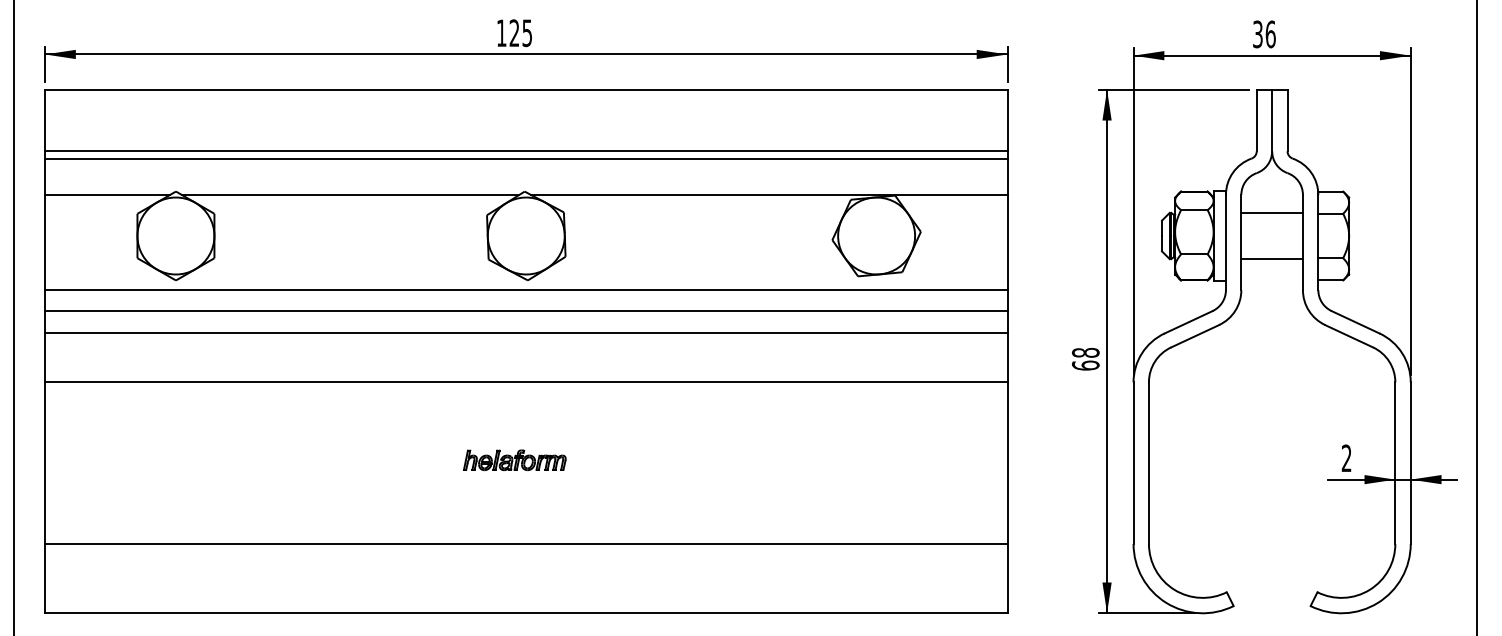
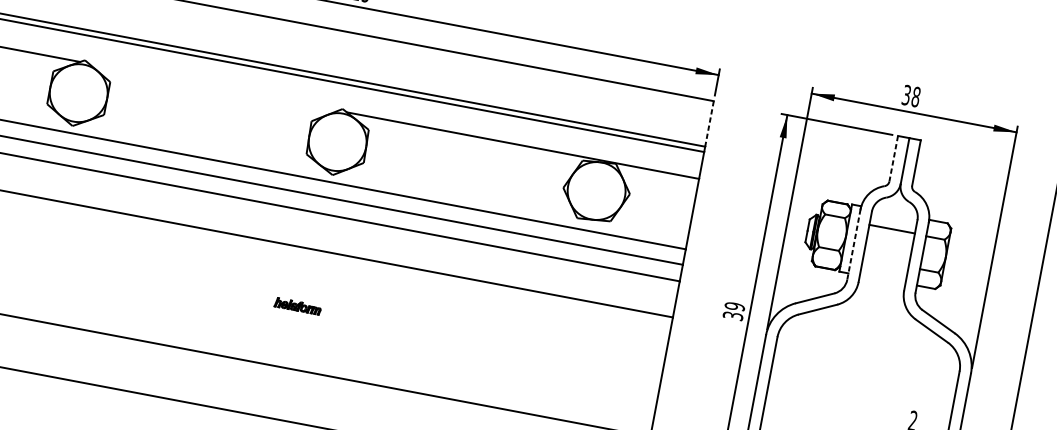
text: (1270, 34) -> (915, 97), 36 -> 38
line: (1007, 120) -> (709, 123), solid -> dashed
line: (1256, 120) -> (893, 158), solid -> dashed
line: (350, 194) -> (213, 86), removed
line: (1225, 242) -> (853, 244), solid -> dashed
line: (1271, 259) -> (885, 263), removed
text: (1085, 358) -> (733, 310), 68 -> 39
part: (514, 460) -> (297, 306), size x0.6

